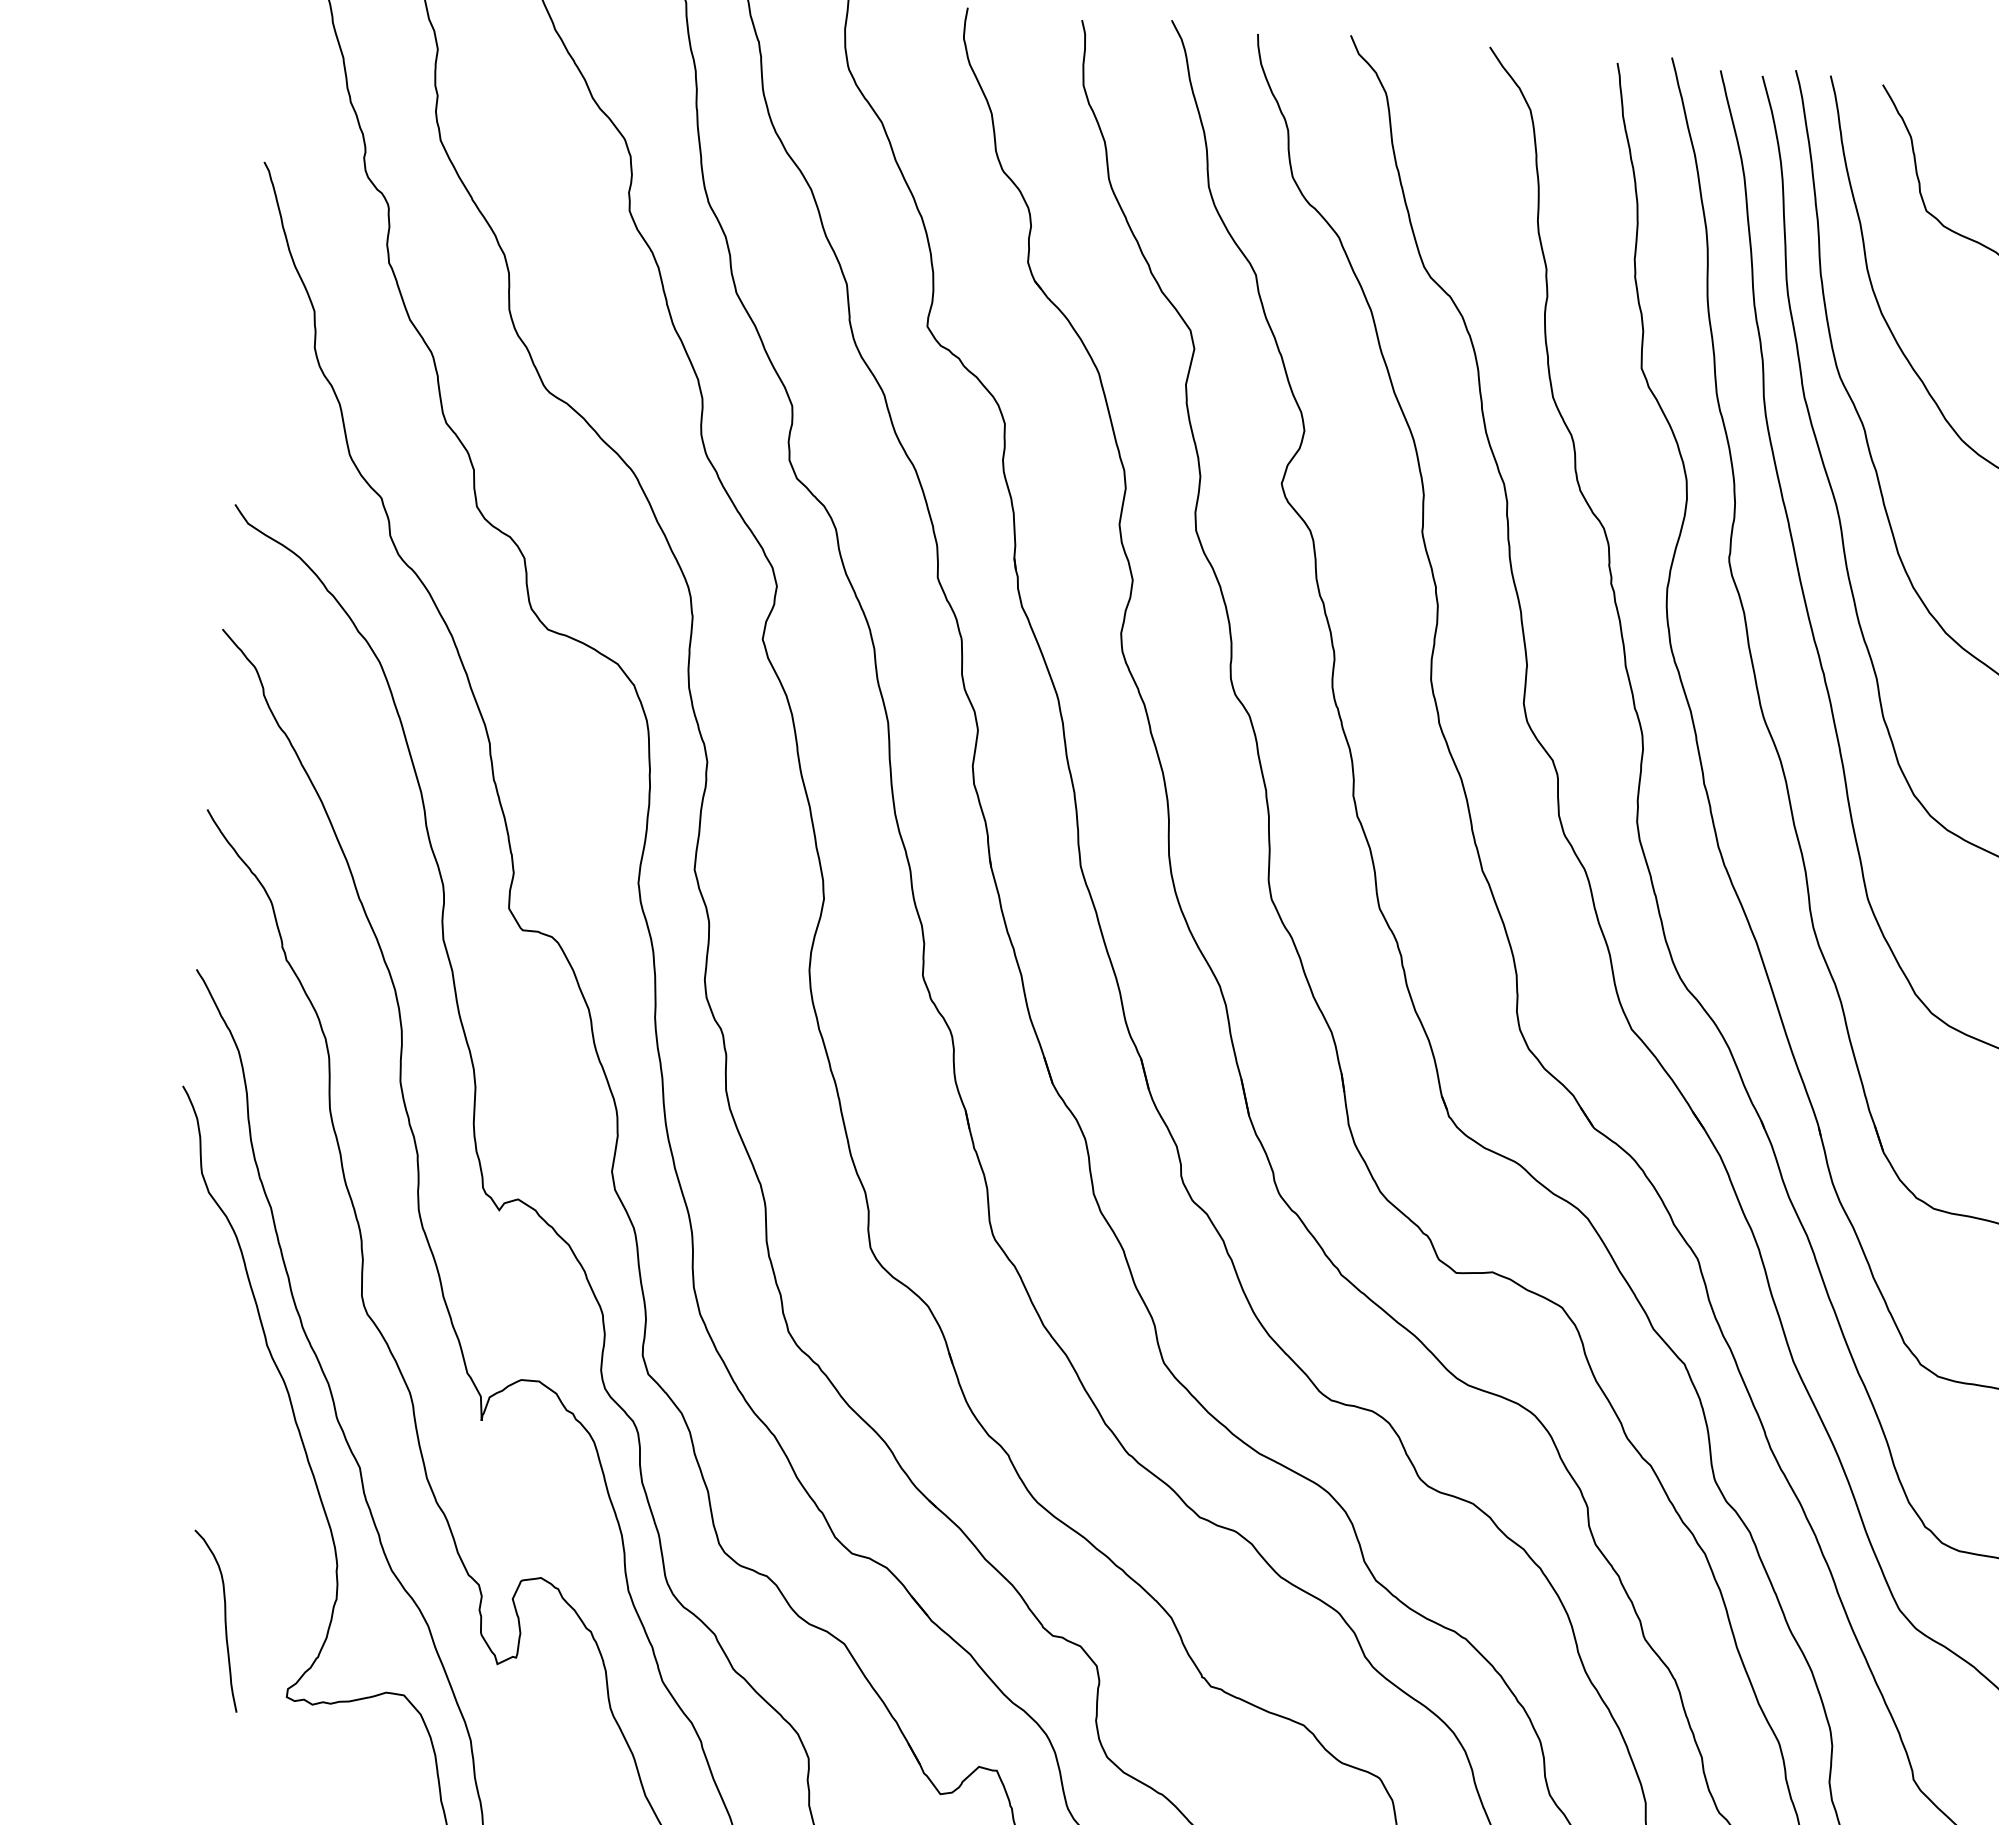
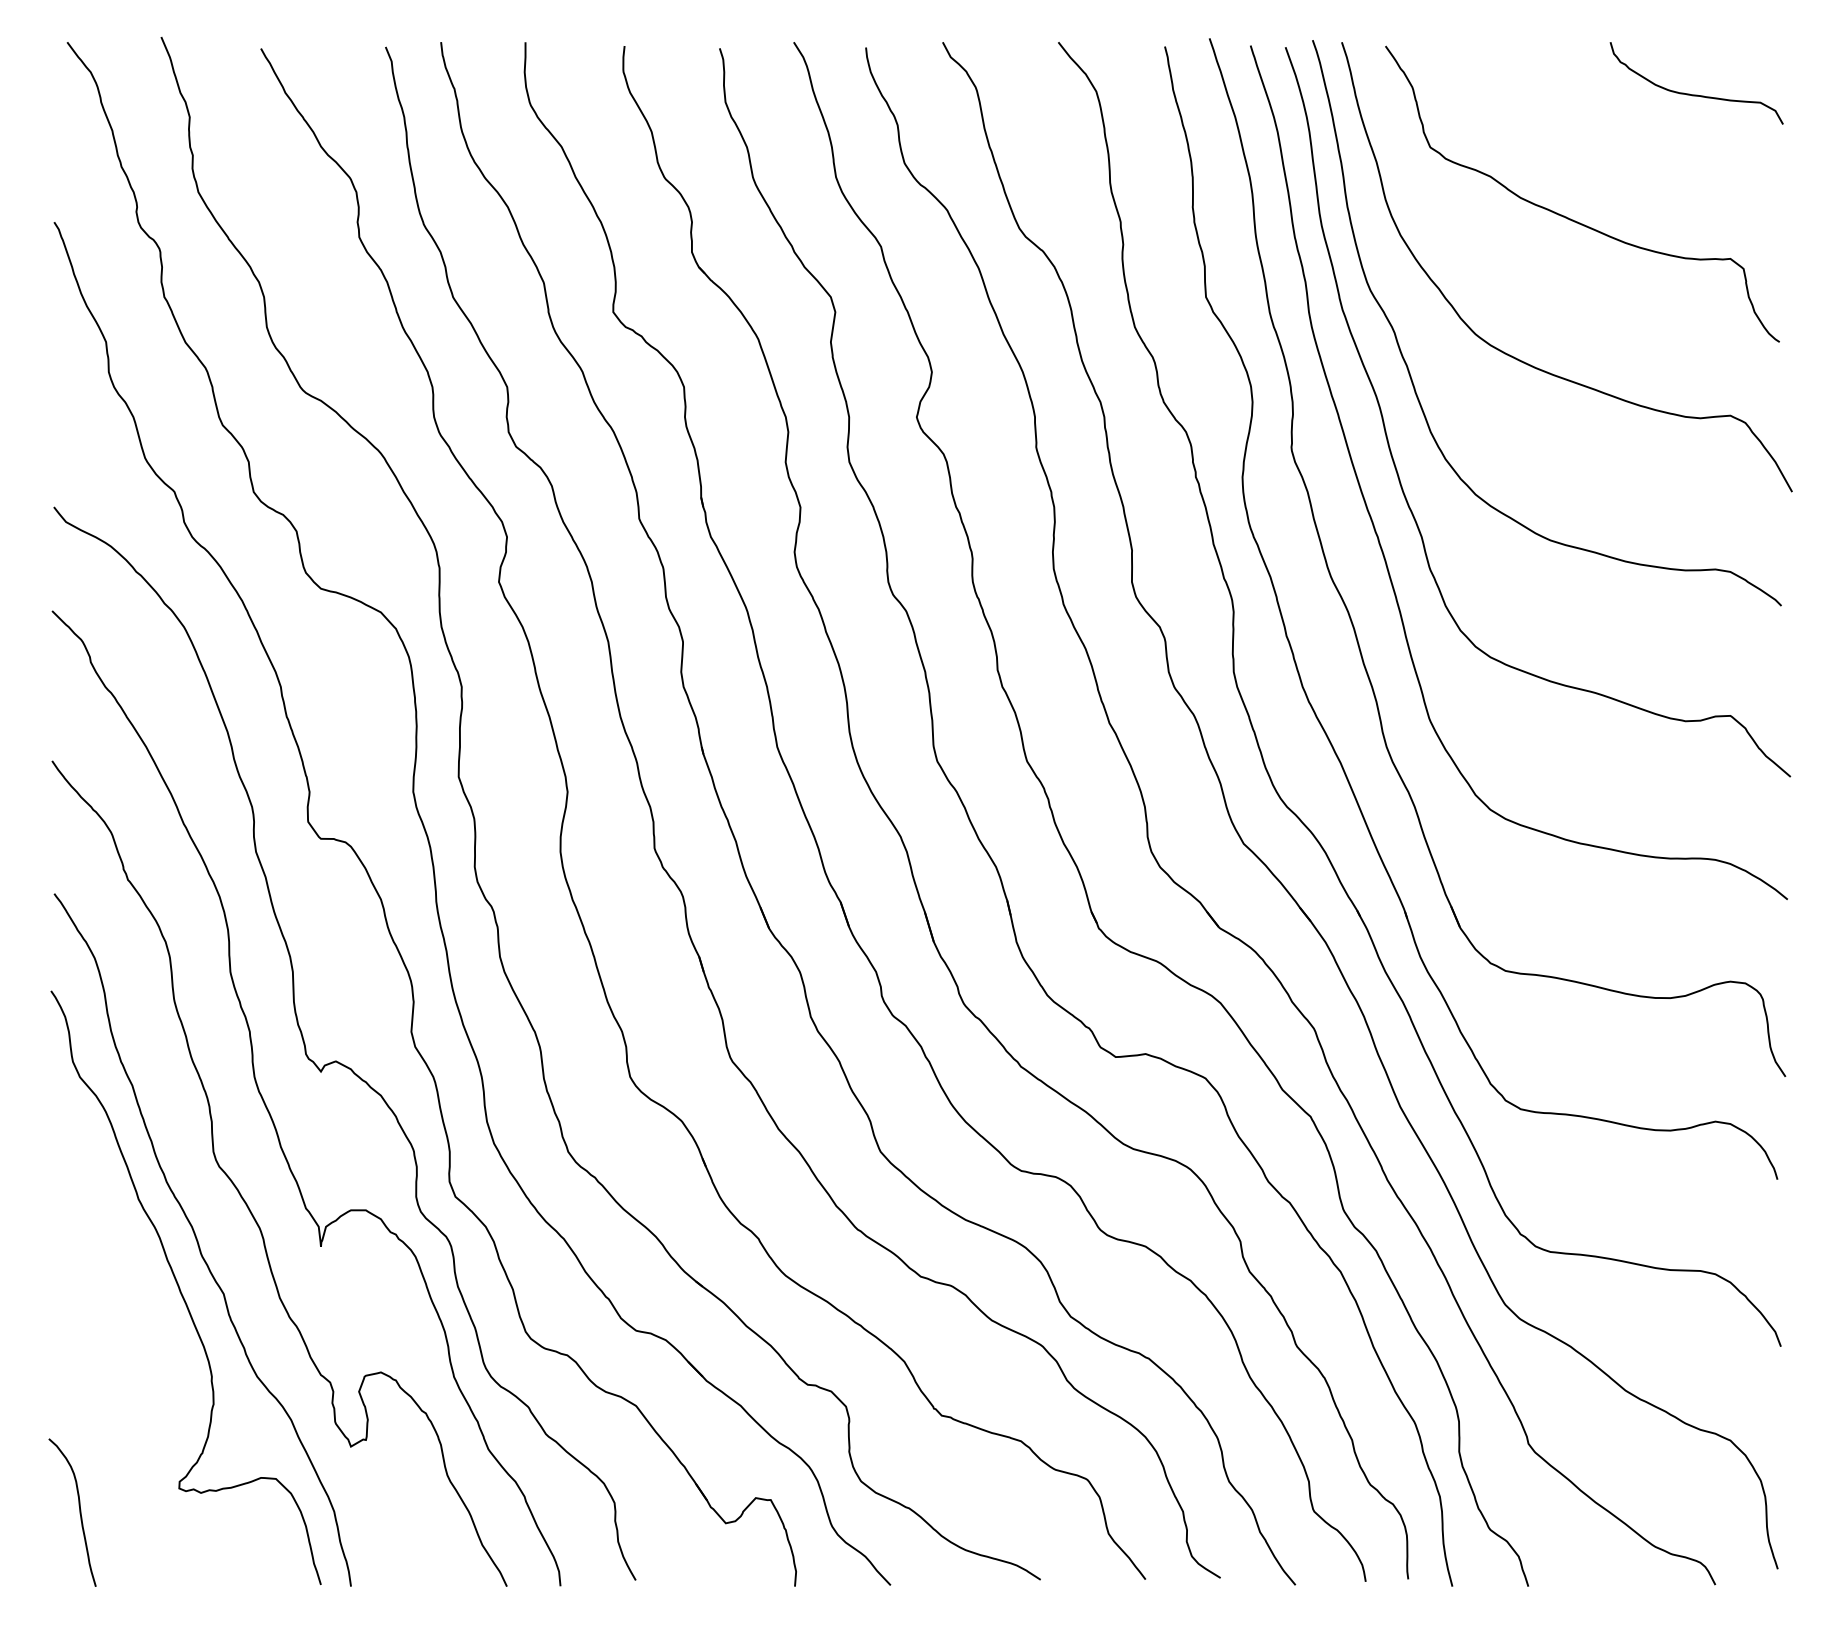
curve: (224, 1621) -> (79, 1512), moved

